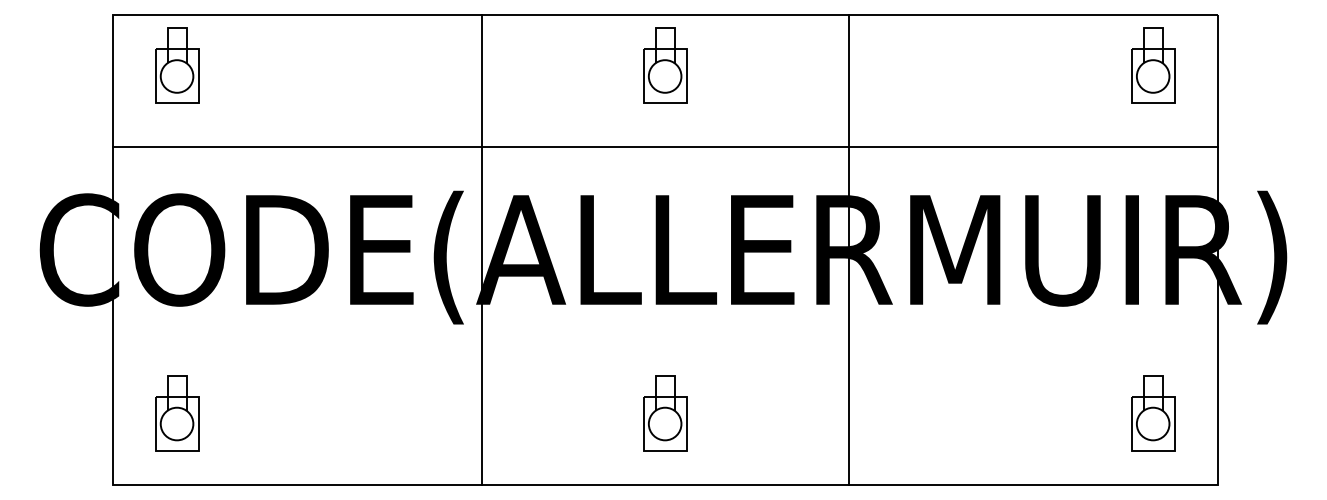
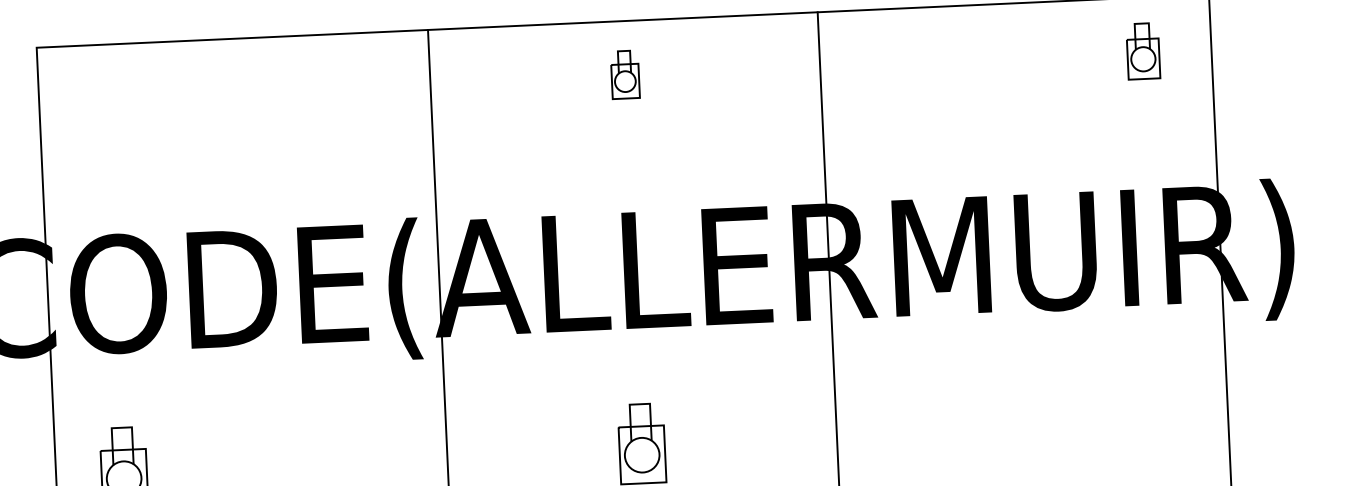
part: (177, 65) -> (107, 98), removed
part: (665, 65) -> (625, 74), size x0.6
part: (1153, 65) -> (1143, 51), size x0.7
line: (665, 147) -> (629, 161), removed
part: (1153, 413) -> (1160, 420), removed

